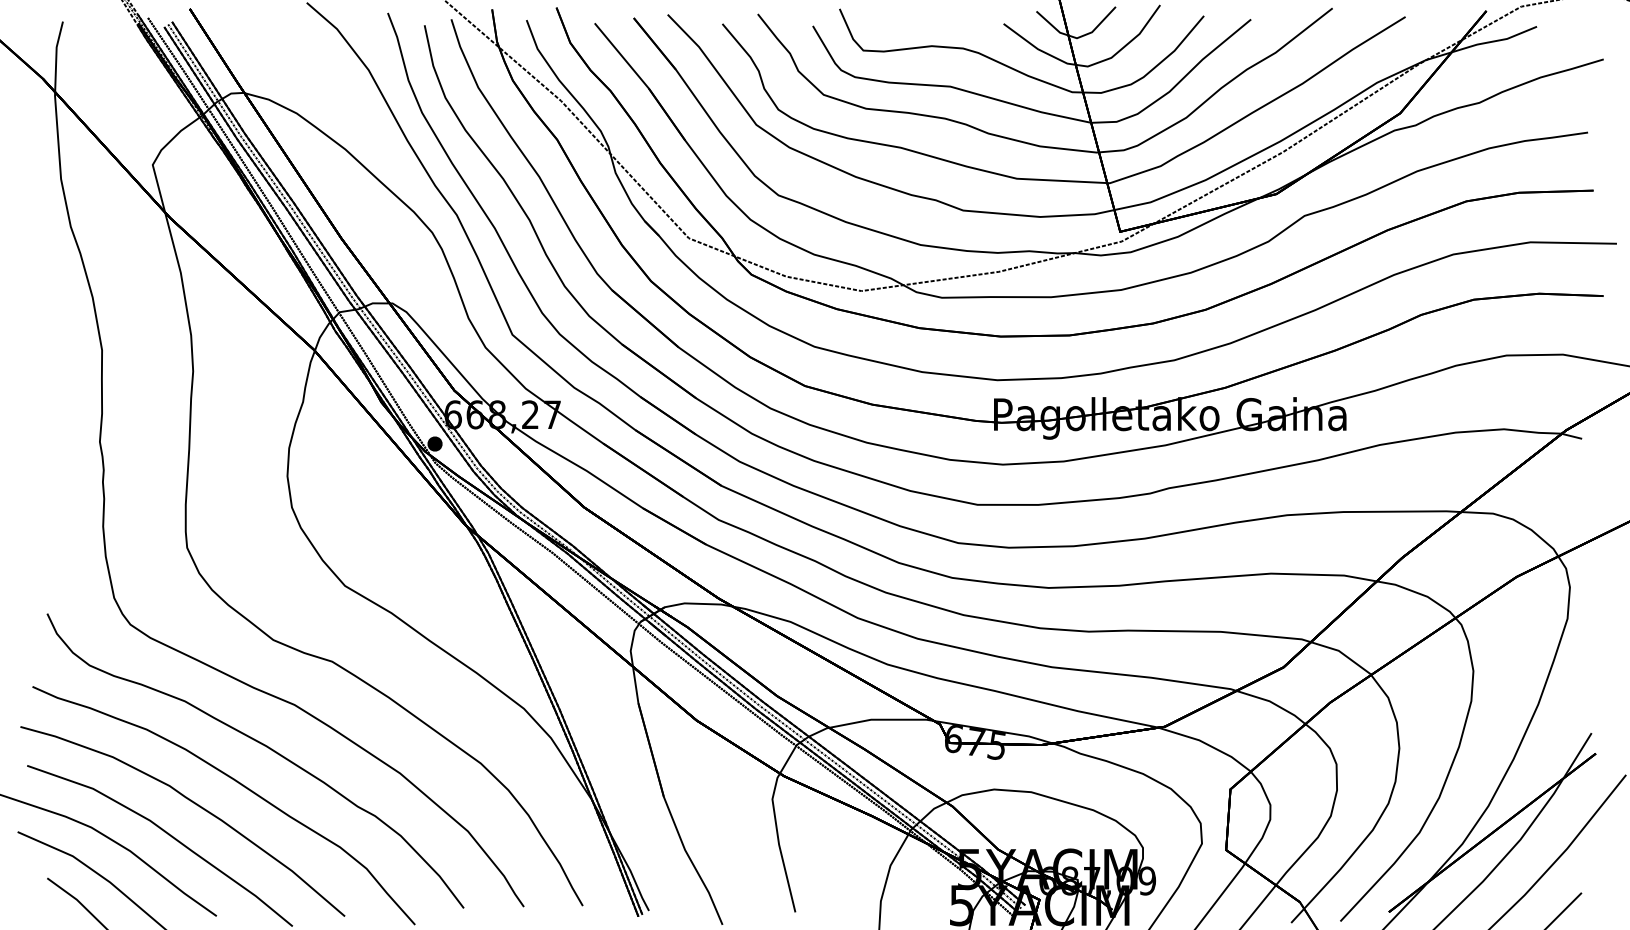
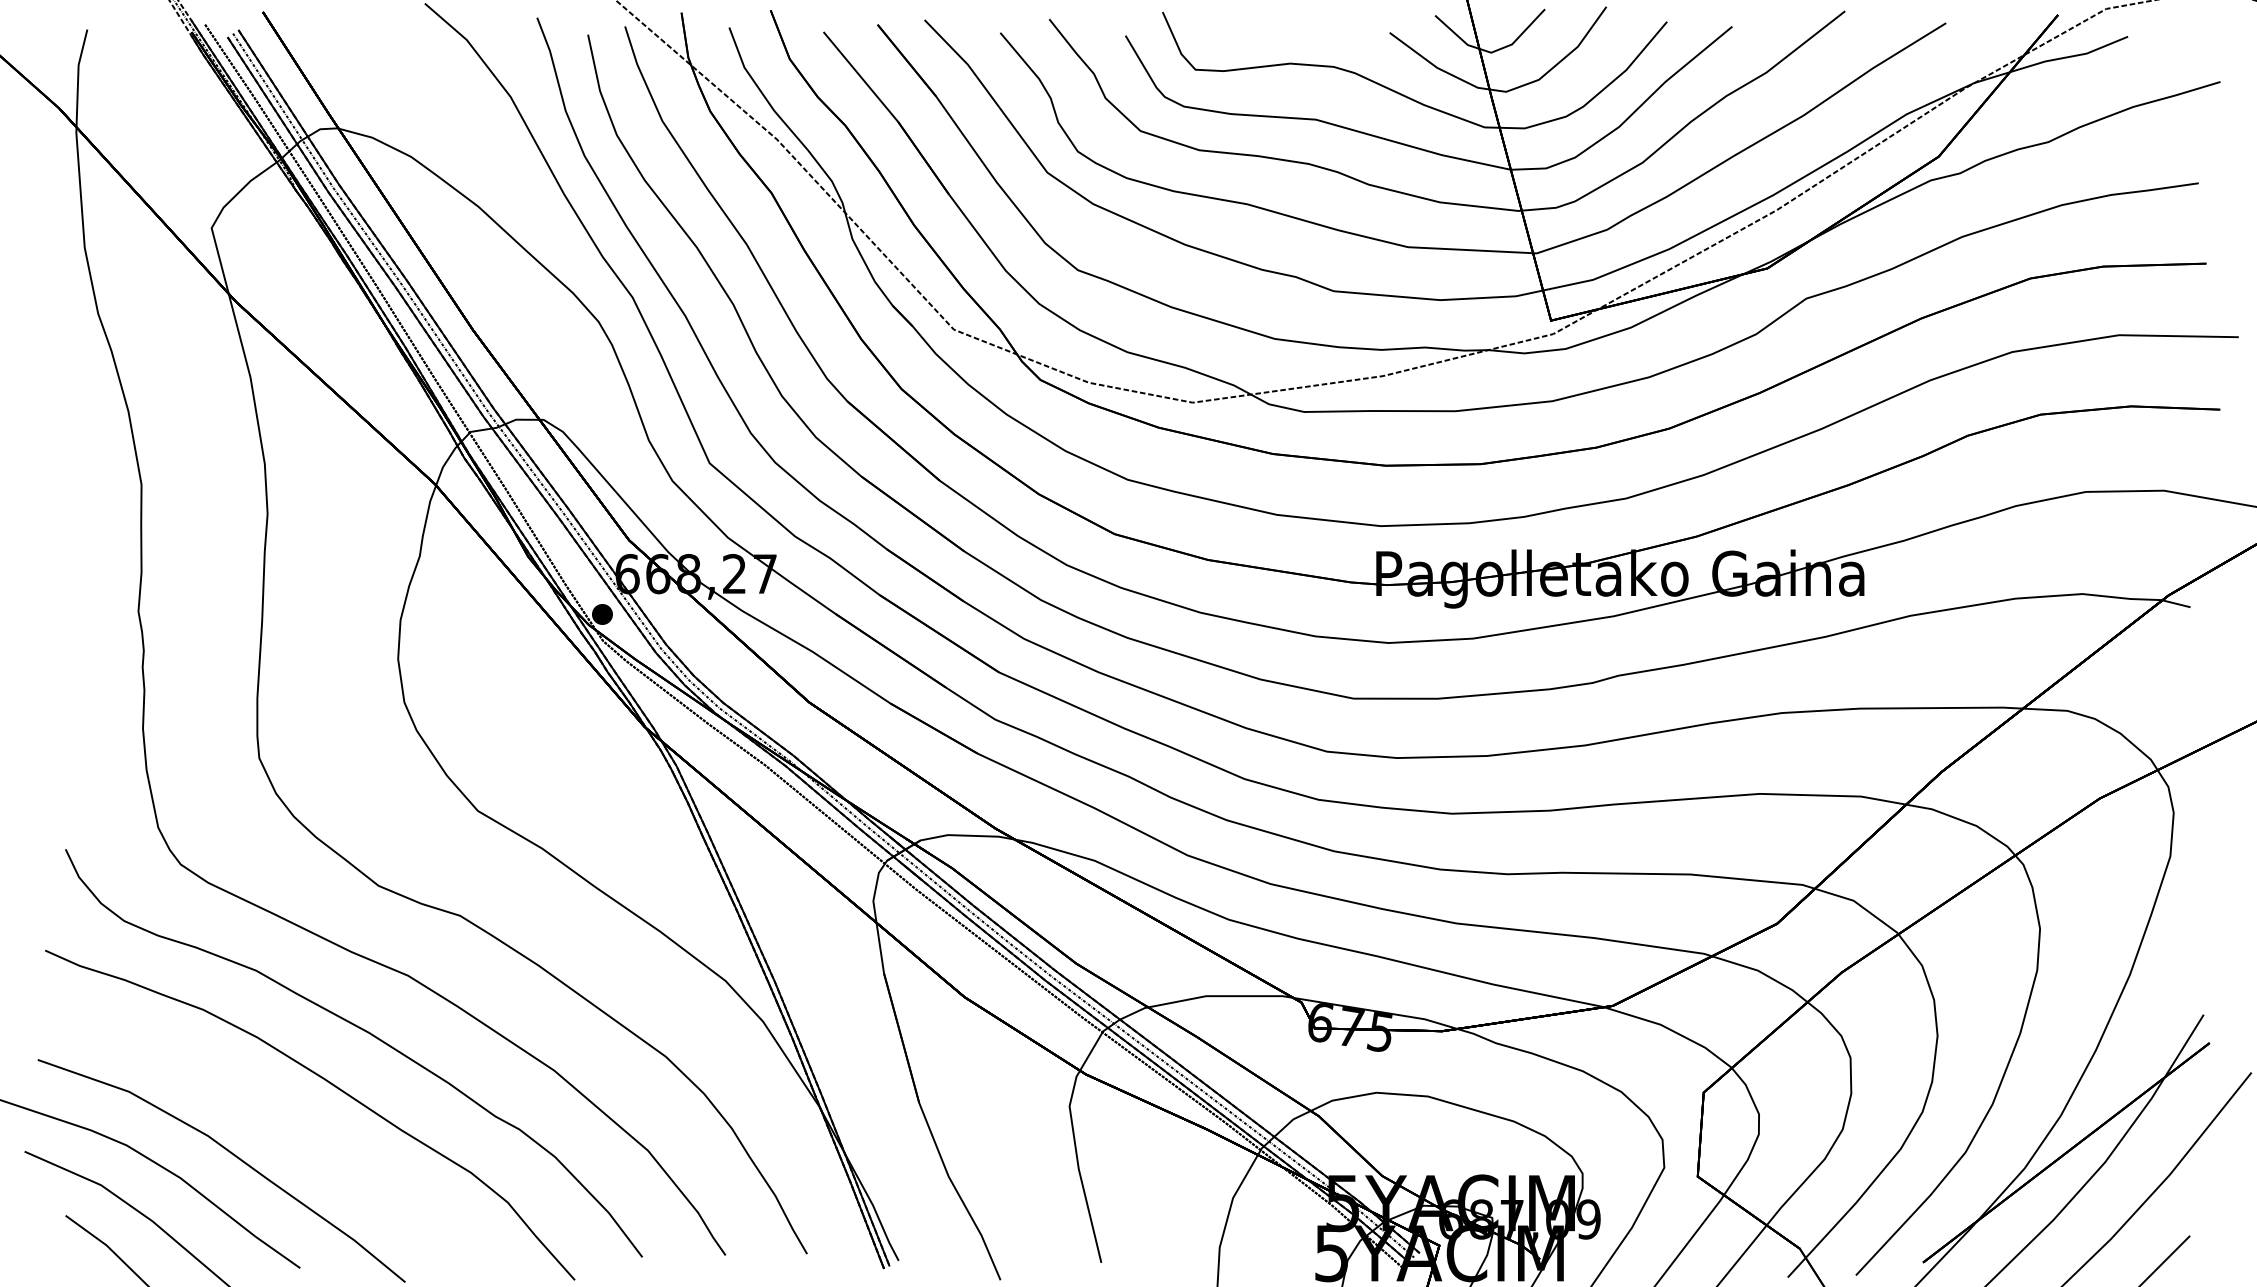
curve: (195, 804) -> (270, 1113), removed

